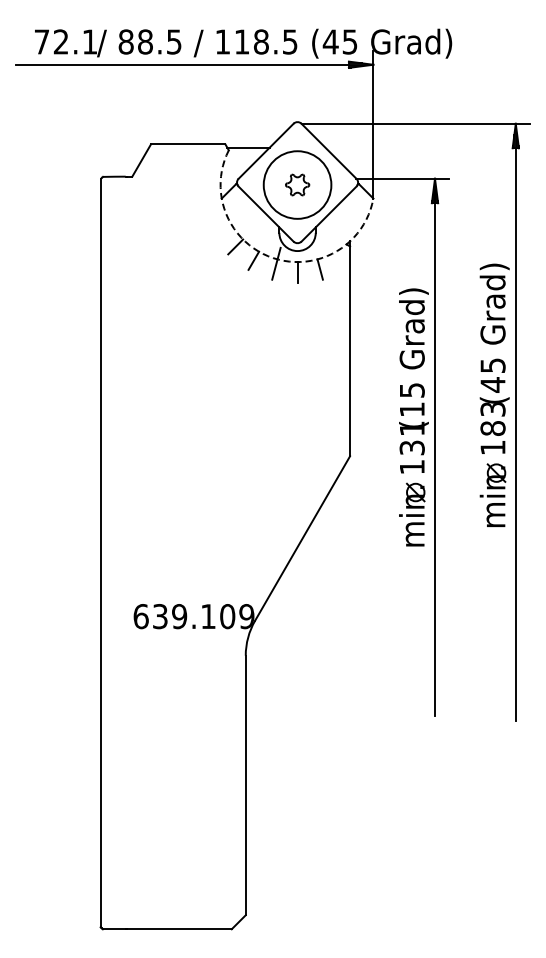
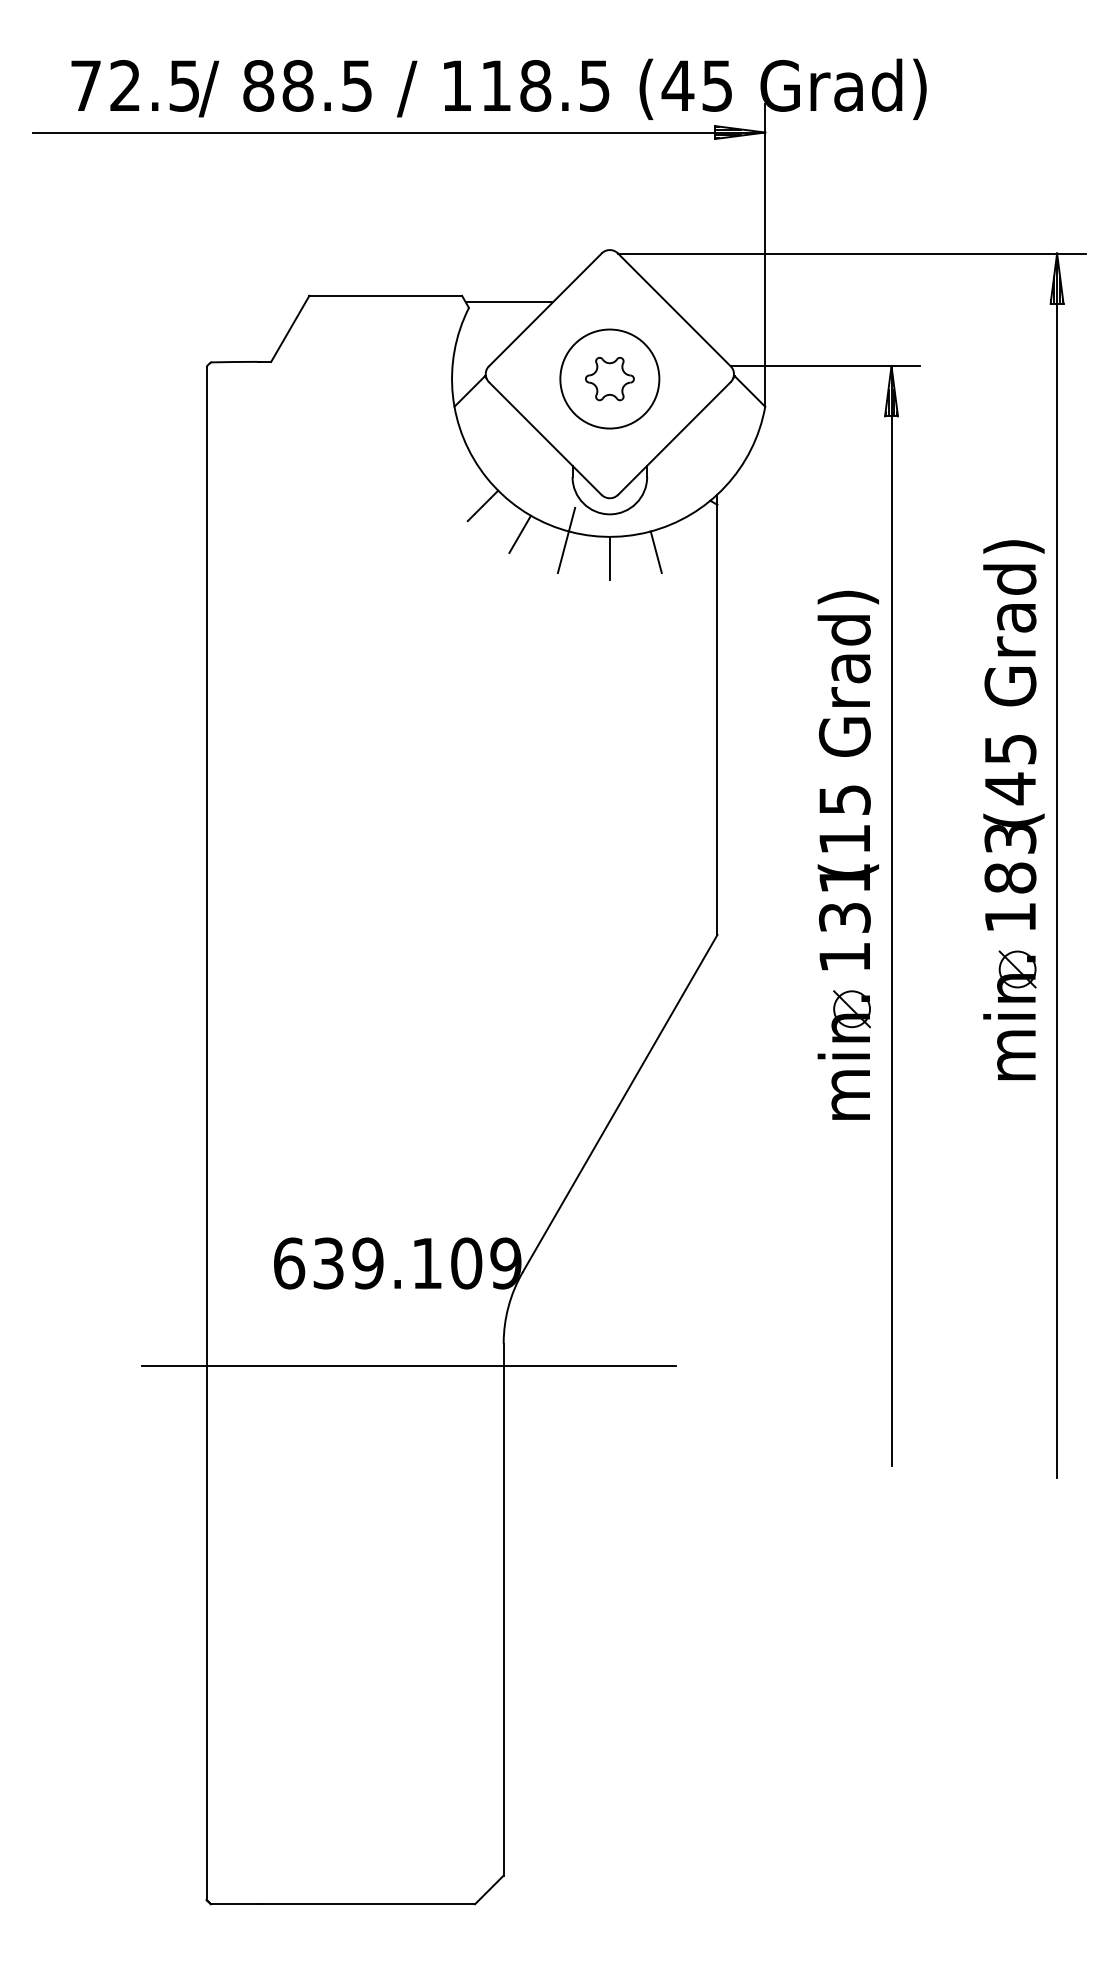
text: (89, 41) -> (183, 84), 72.1 -> 72.5
circle: (297, 184) -> (609, 377), size x0.71
arc: (273, 258) -> (560, 529), dashed -> solid
line: (199, 666) -> (408, 1365), added

